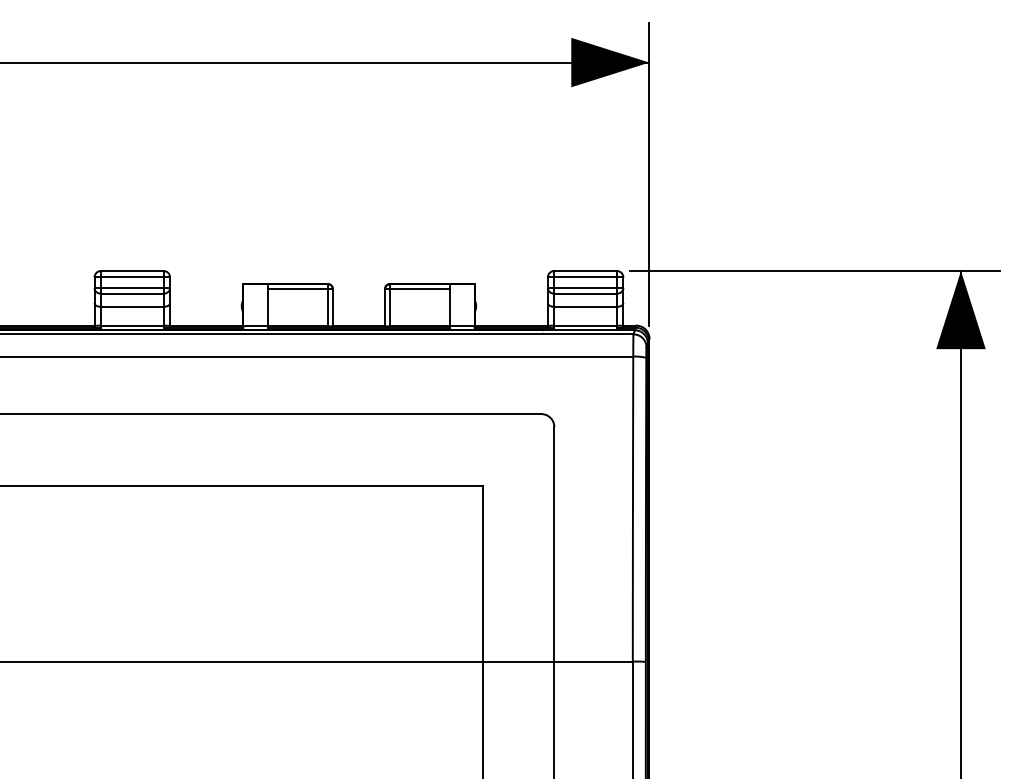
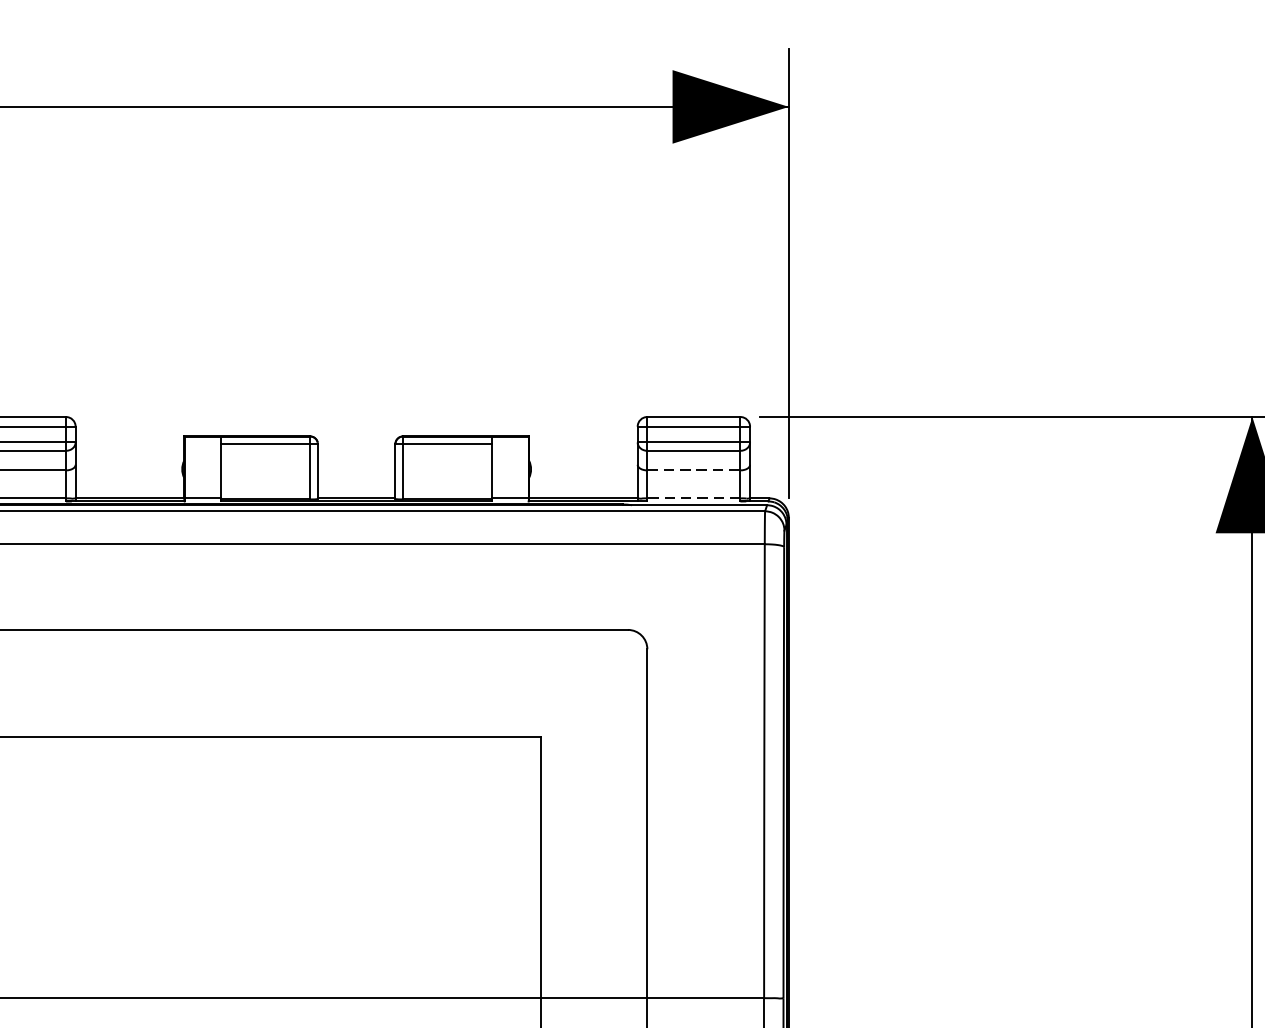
line: (586, 306) -> (695, 469), solid -> dashed
line: (585, 325) -> (693, 498), solid -> dashed

